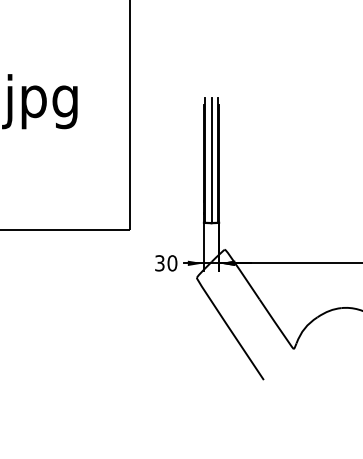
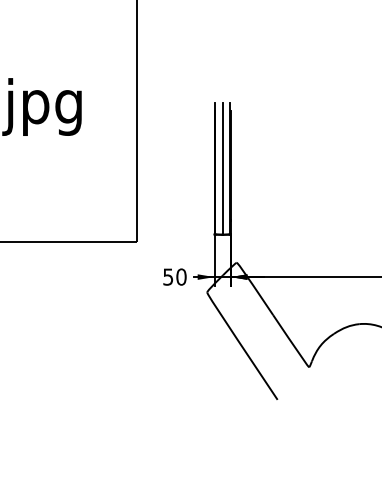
text: (160, 262) -> (168, 276), 30 -> 50

